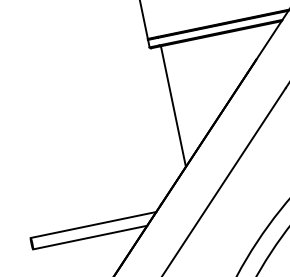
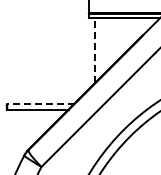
line: (174, 105) -> (95, 50), solid -> dashed
line: (92, 225) -> (40, 103), solid -> dashed

